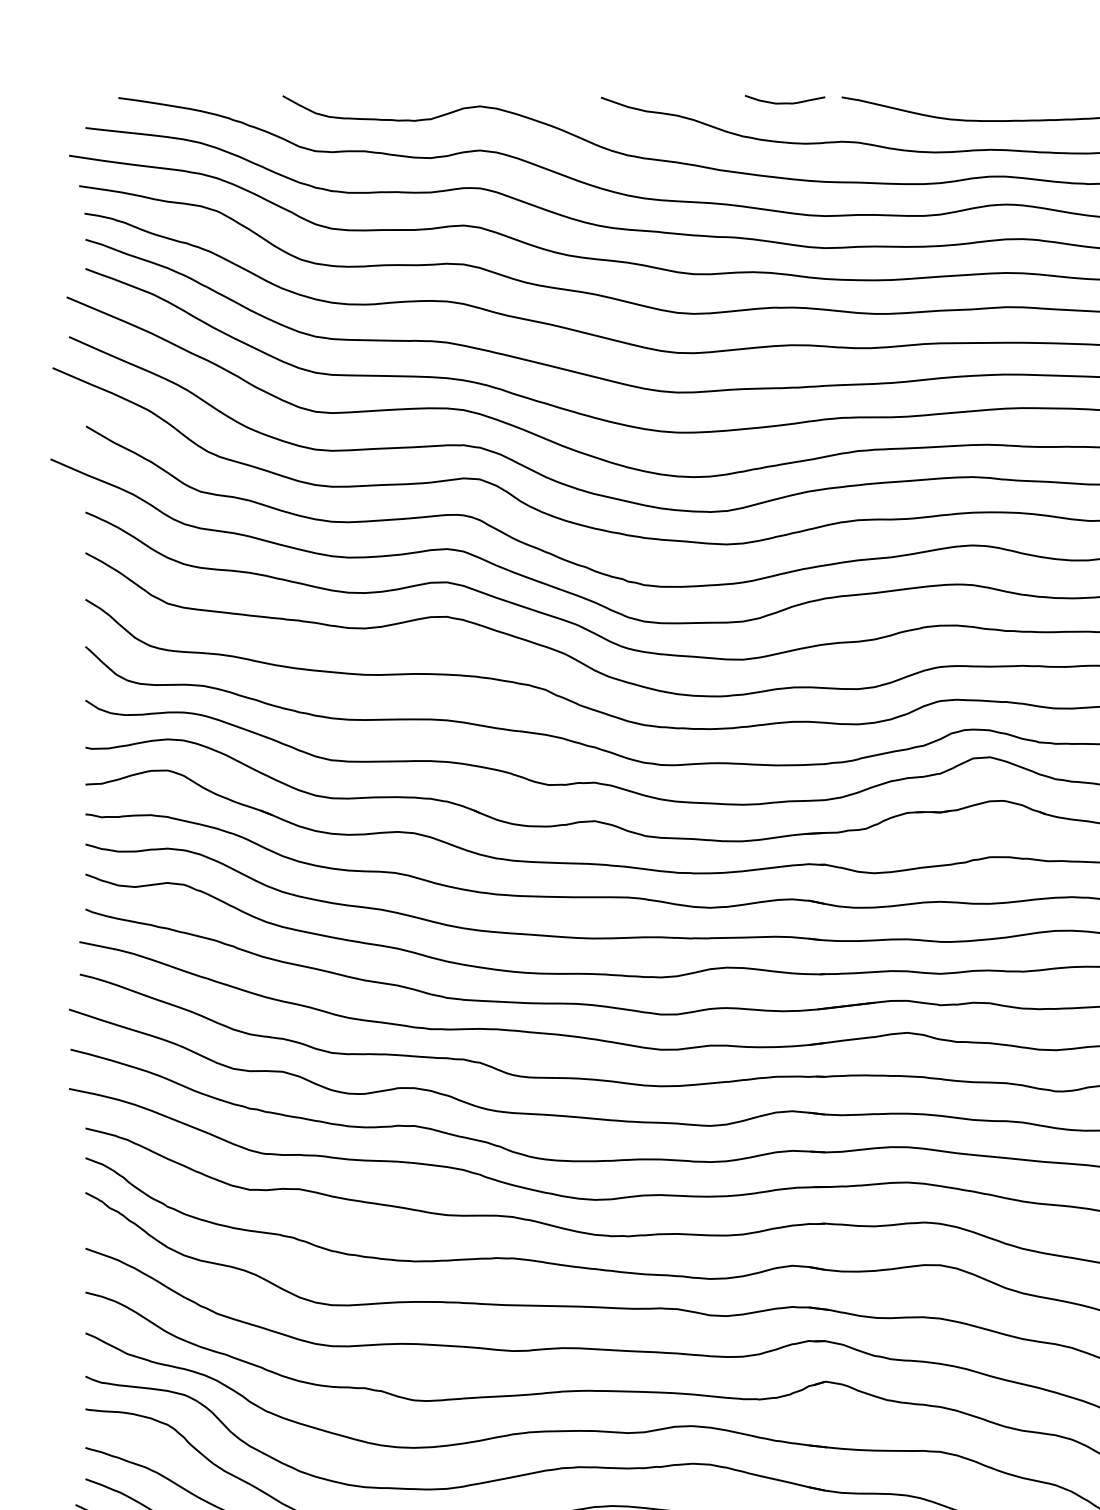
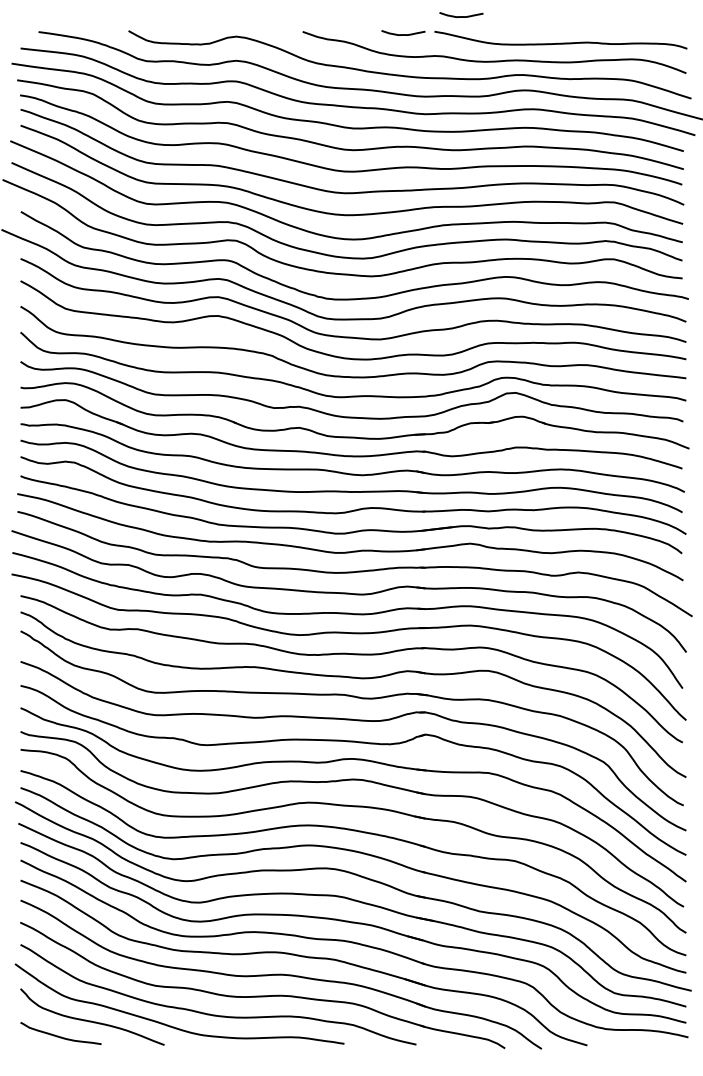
curve: (891, 69) -> (461, 16), added

